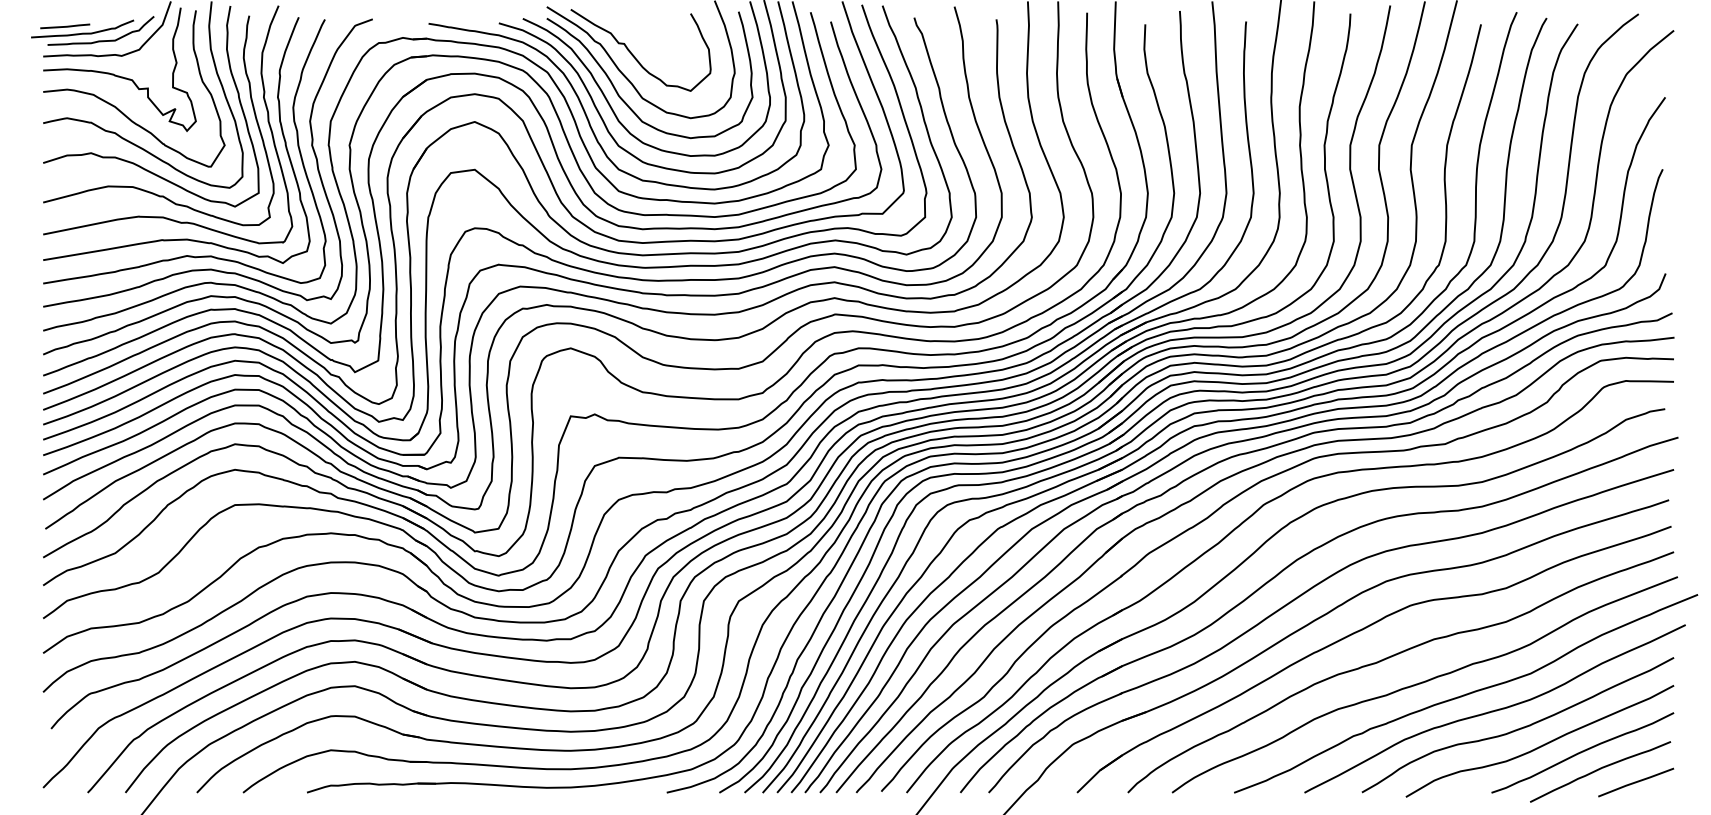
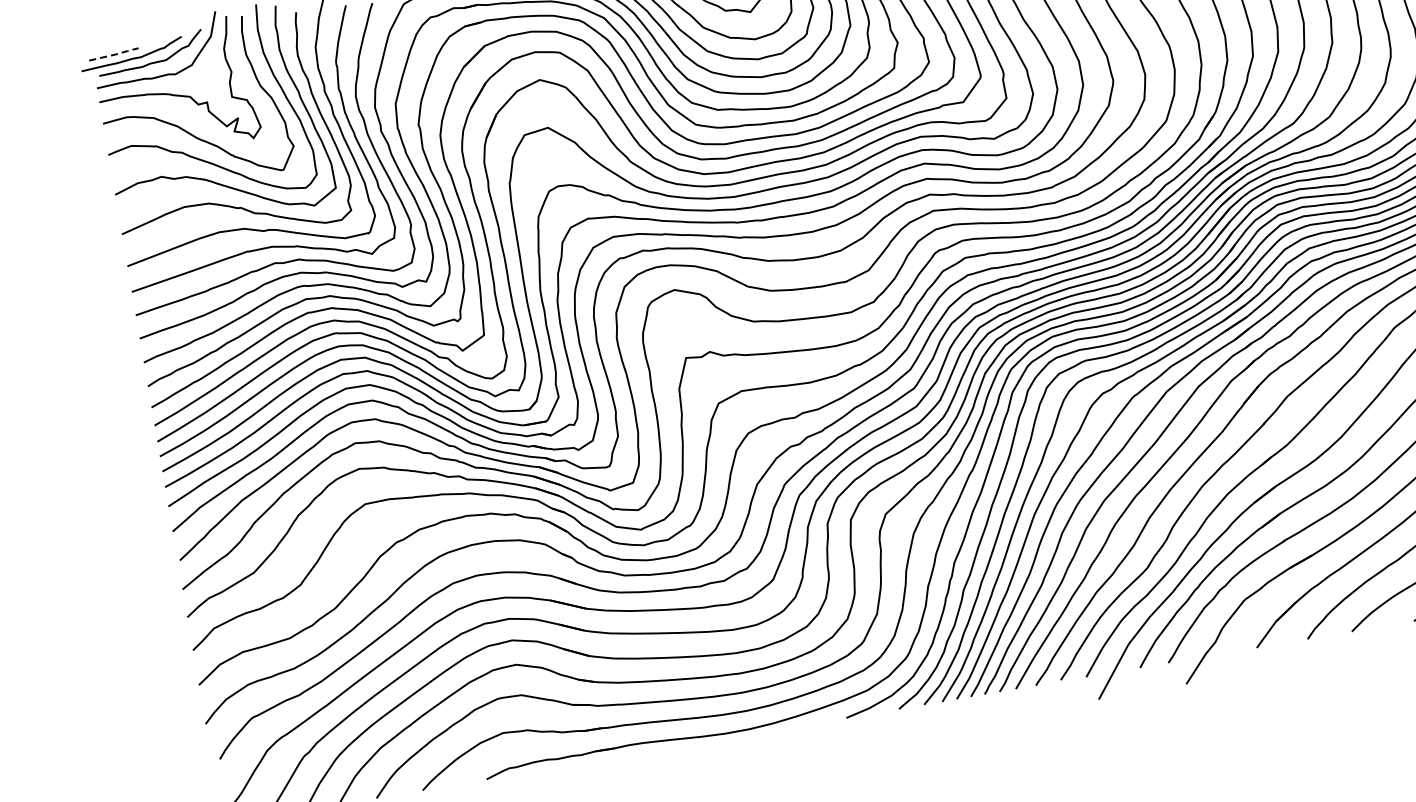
line: (67, 26) -> (116, 54), solid -> dashed

